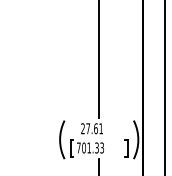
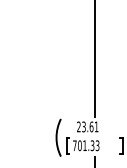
text: (88, 128) -> (84, 126), 27.61 -> 23.61

